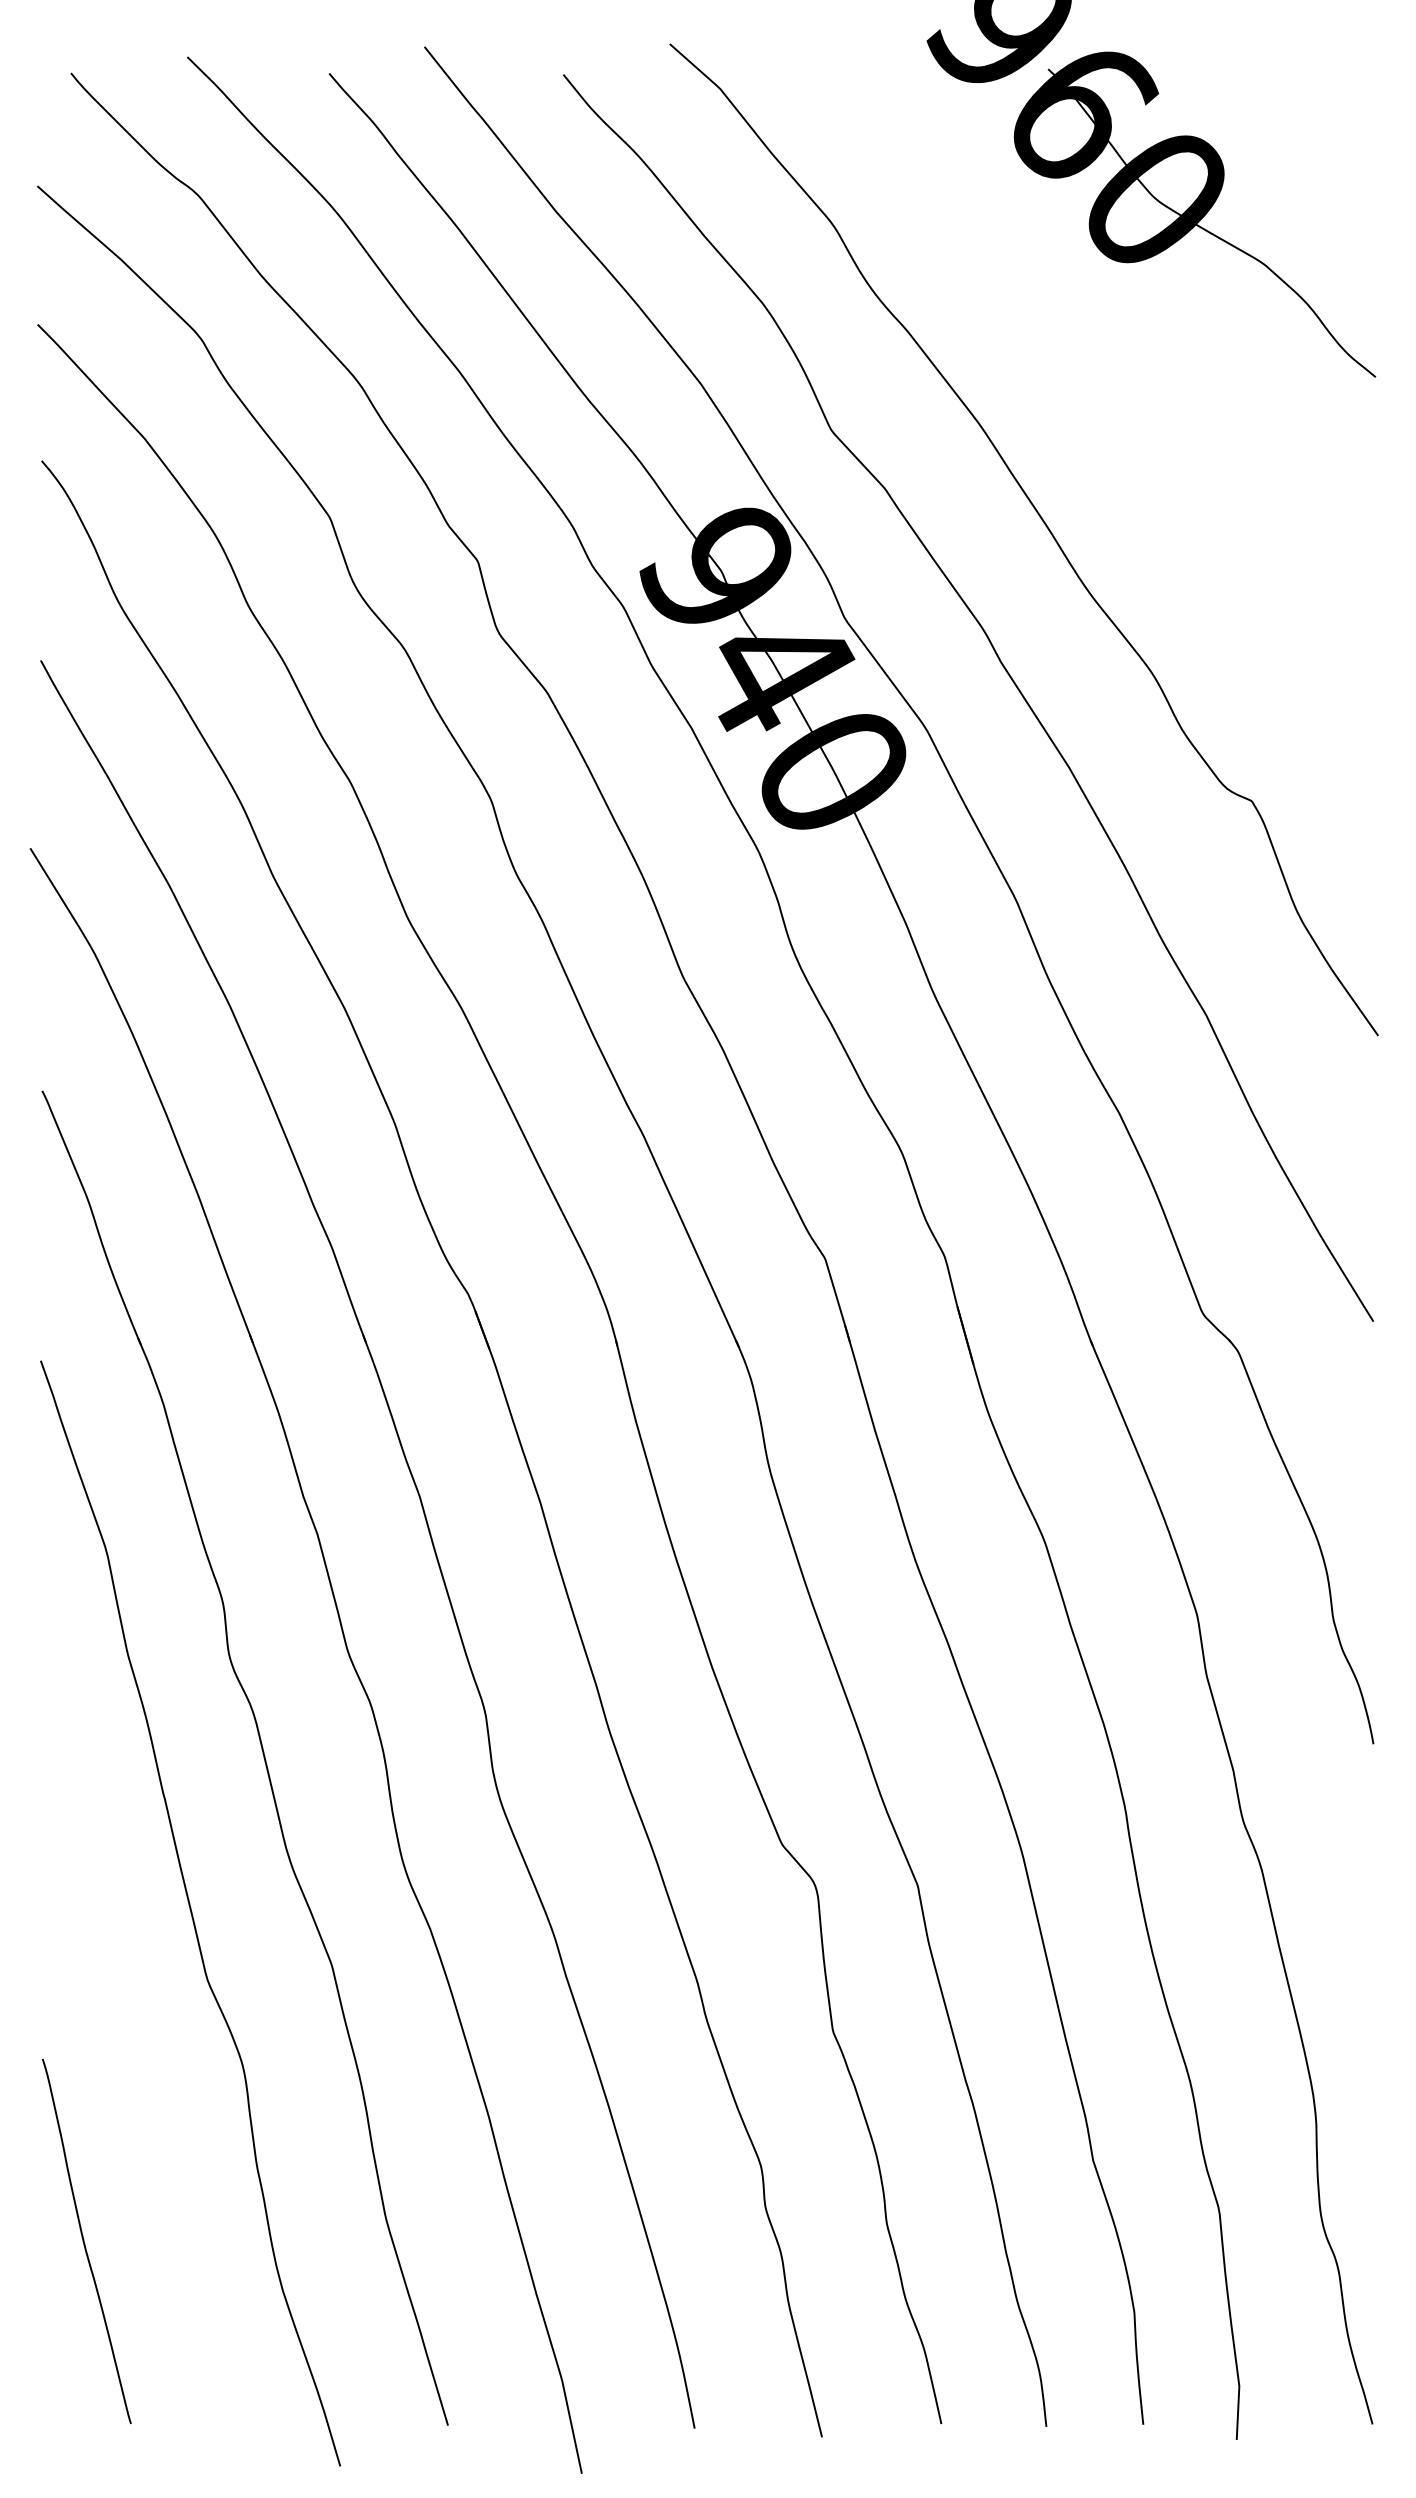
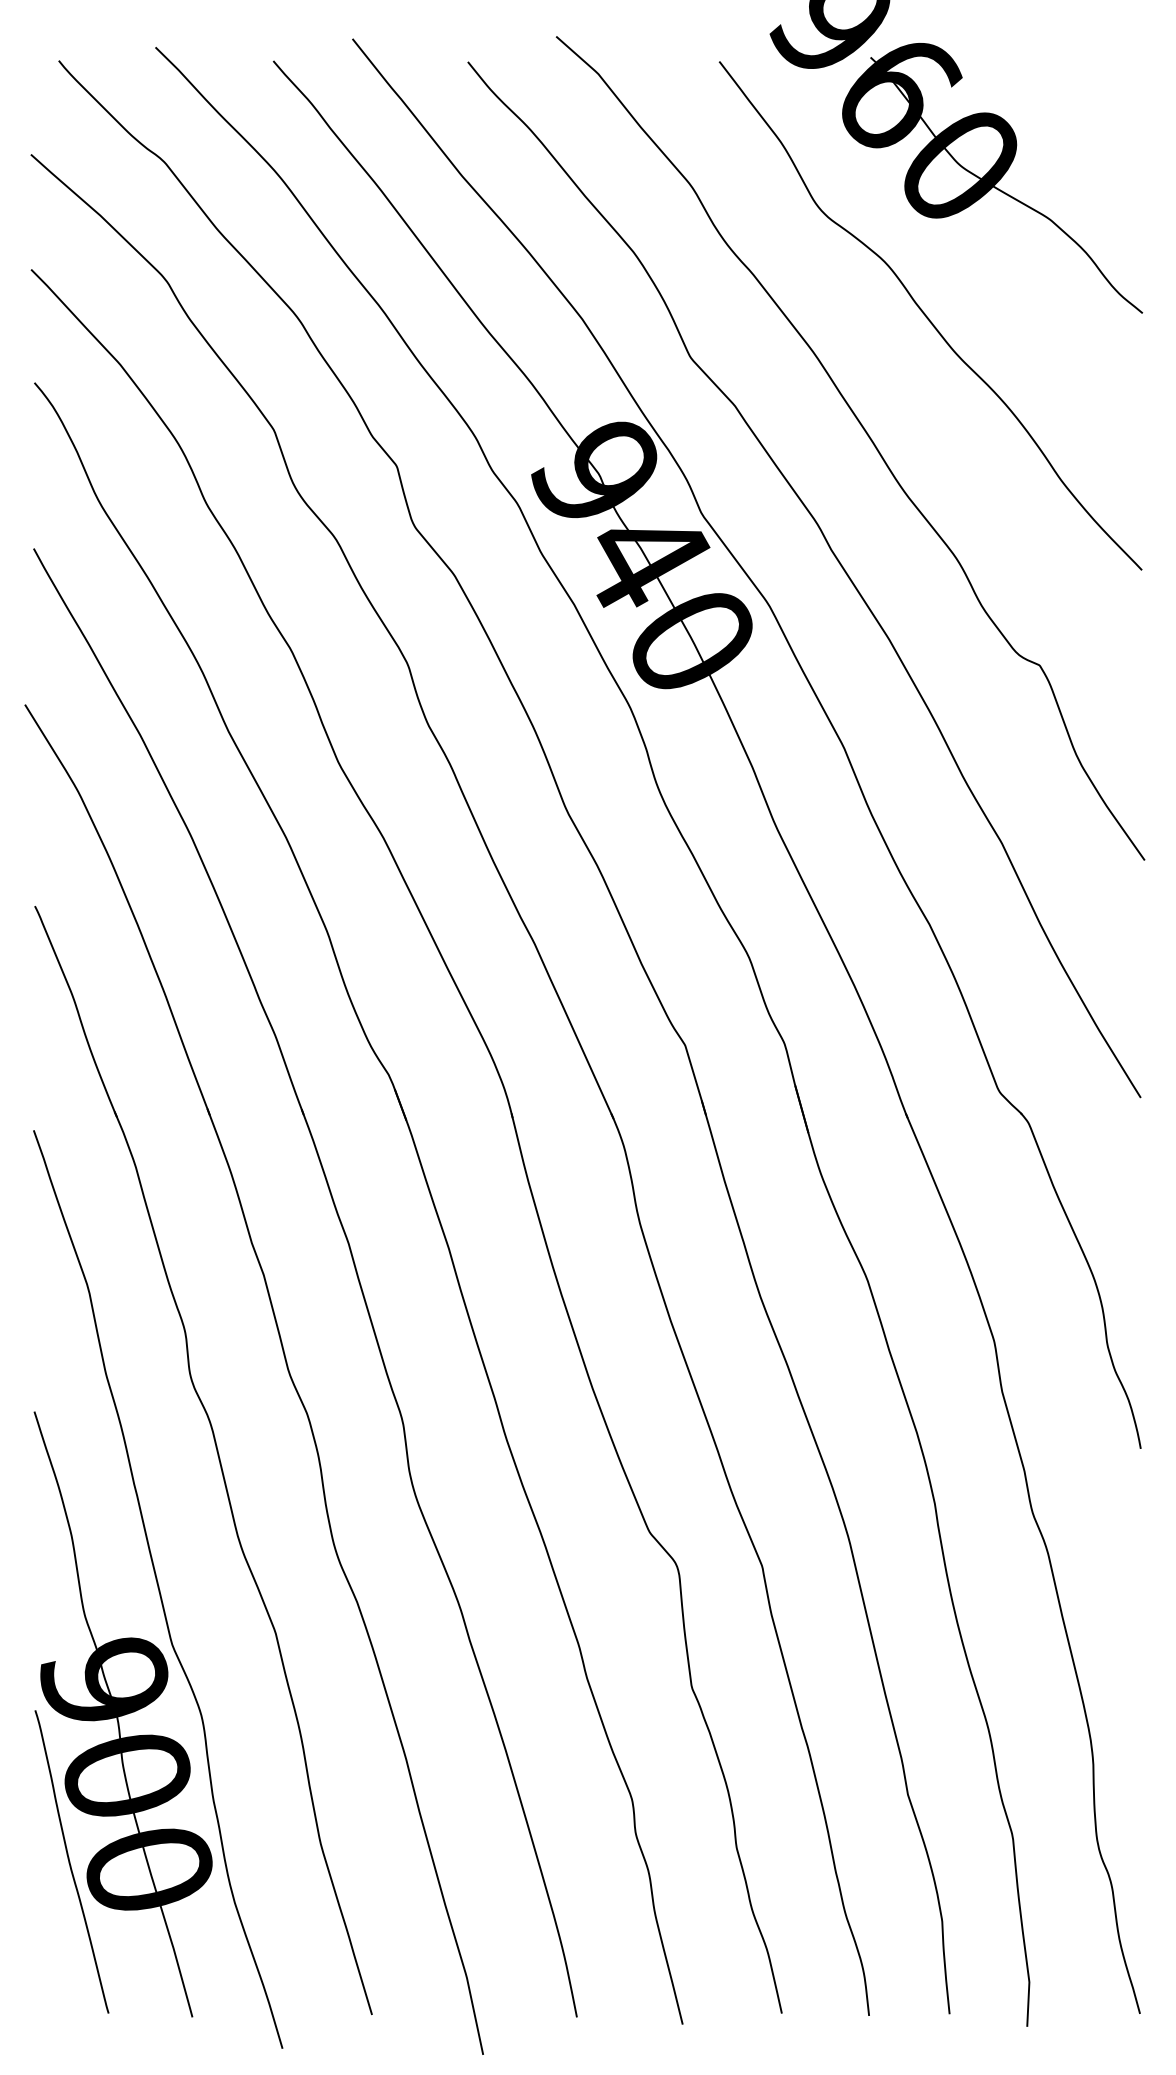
curve: (1116, 380) -> (927, 316), added
part: (148, 2063) -> (123, 1714), added

